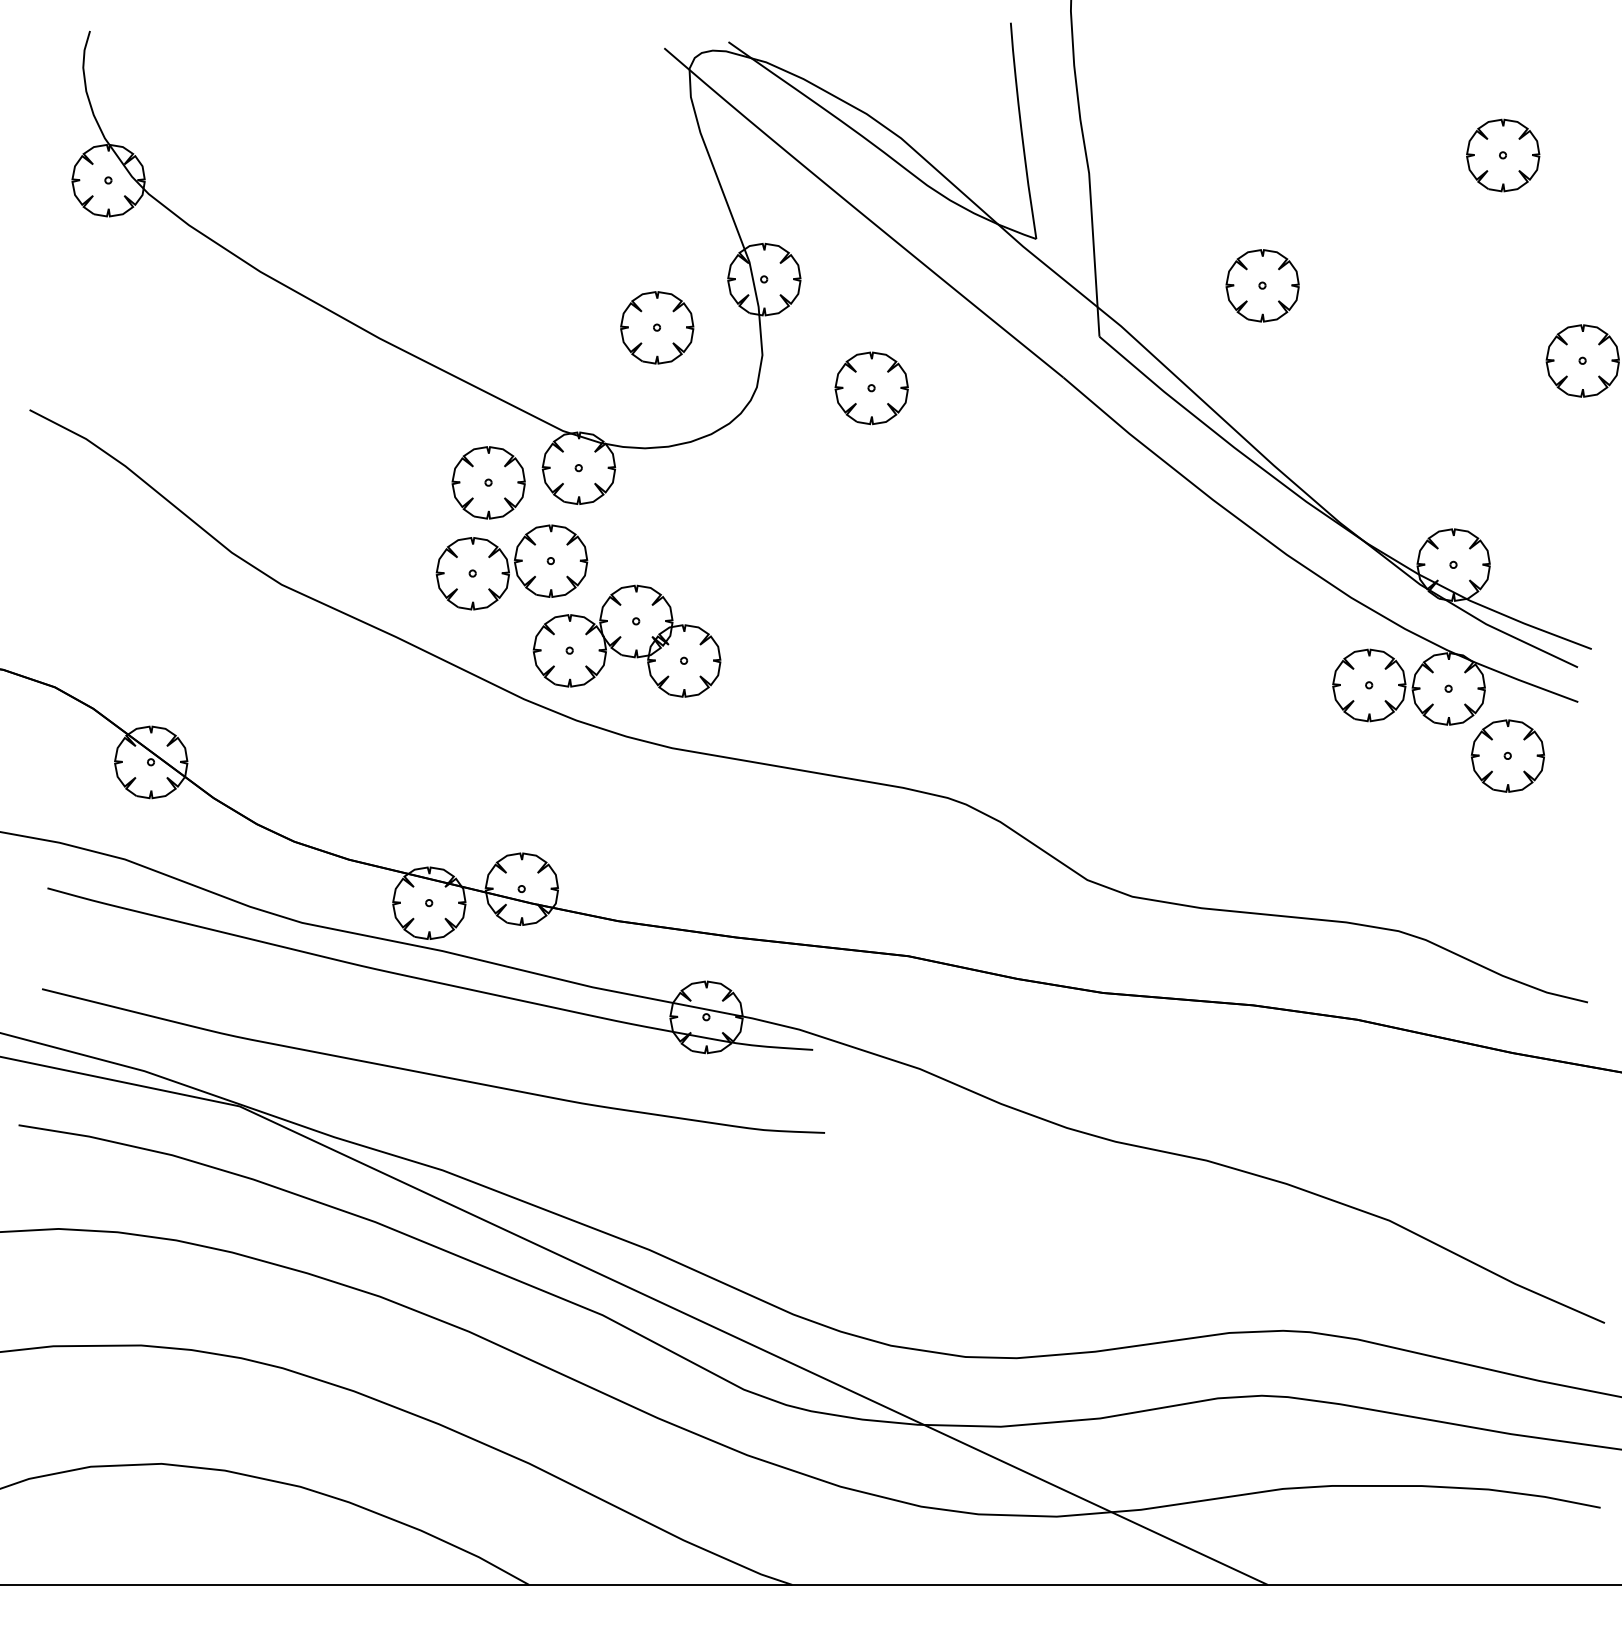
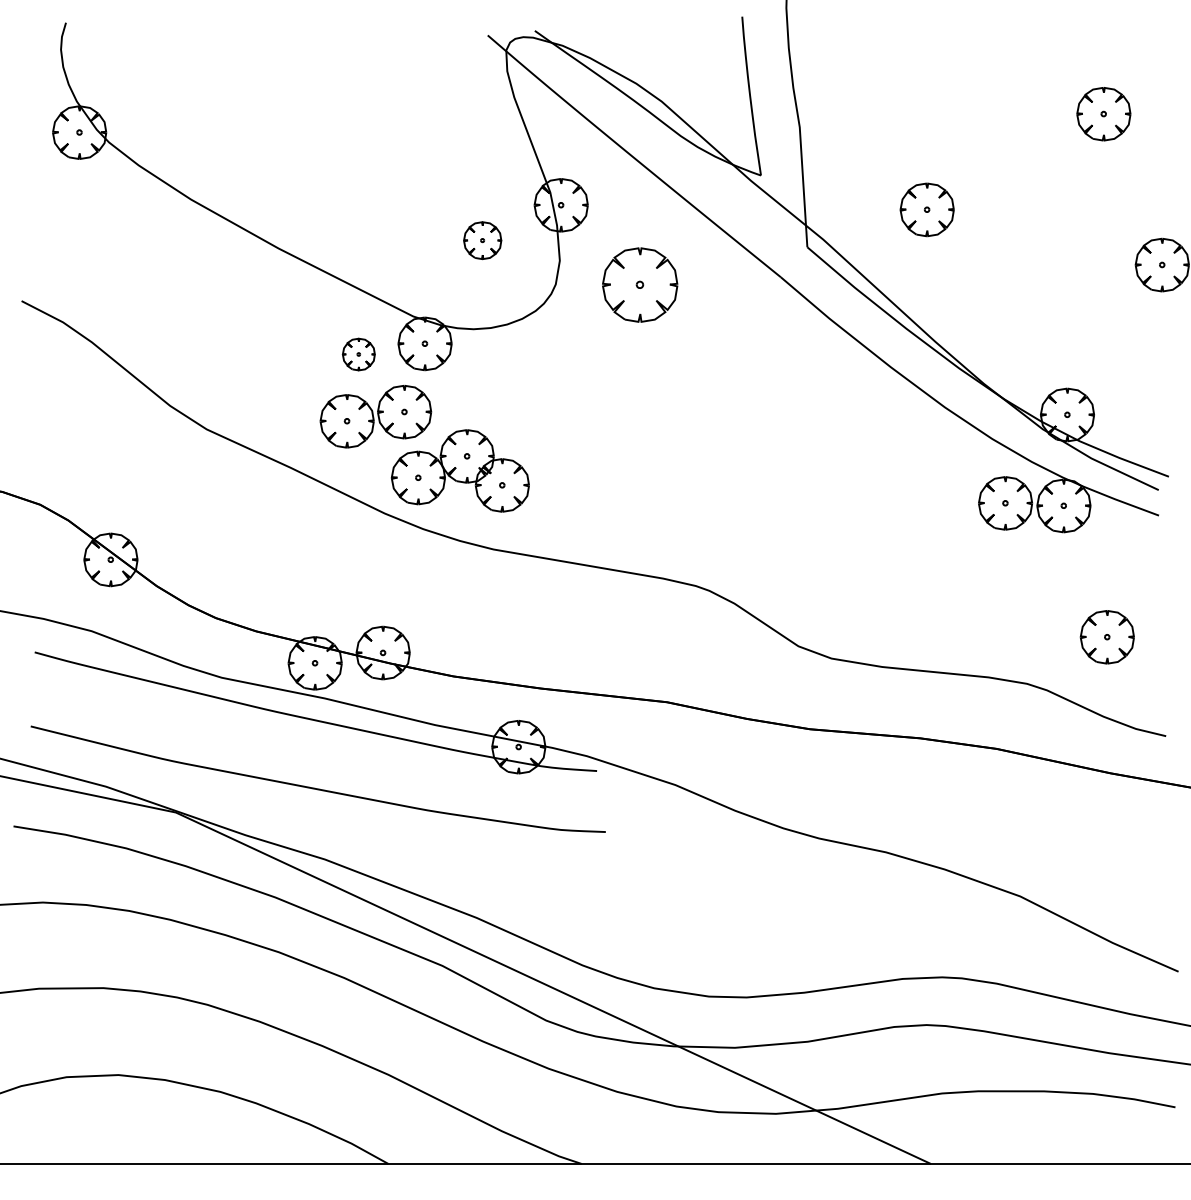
part: (657, 327) -> (482, 240), size x0.7
part: (870, 388) -> (639, 285), size x1.4
part: (488, 482) -> (358, 354), size x0.6
part: (1506, 756) -> (1106, 637), moved

